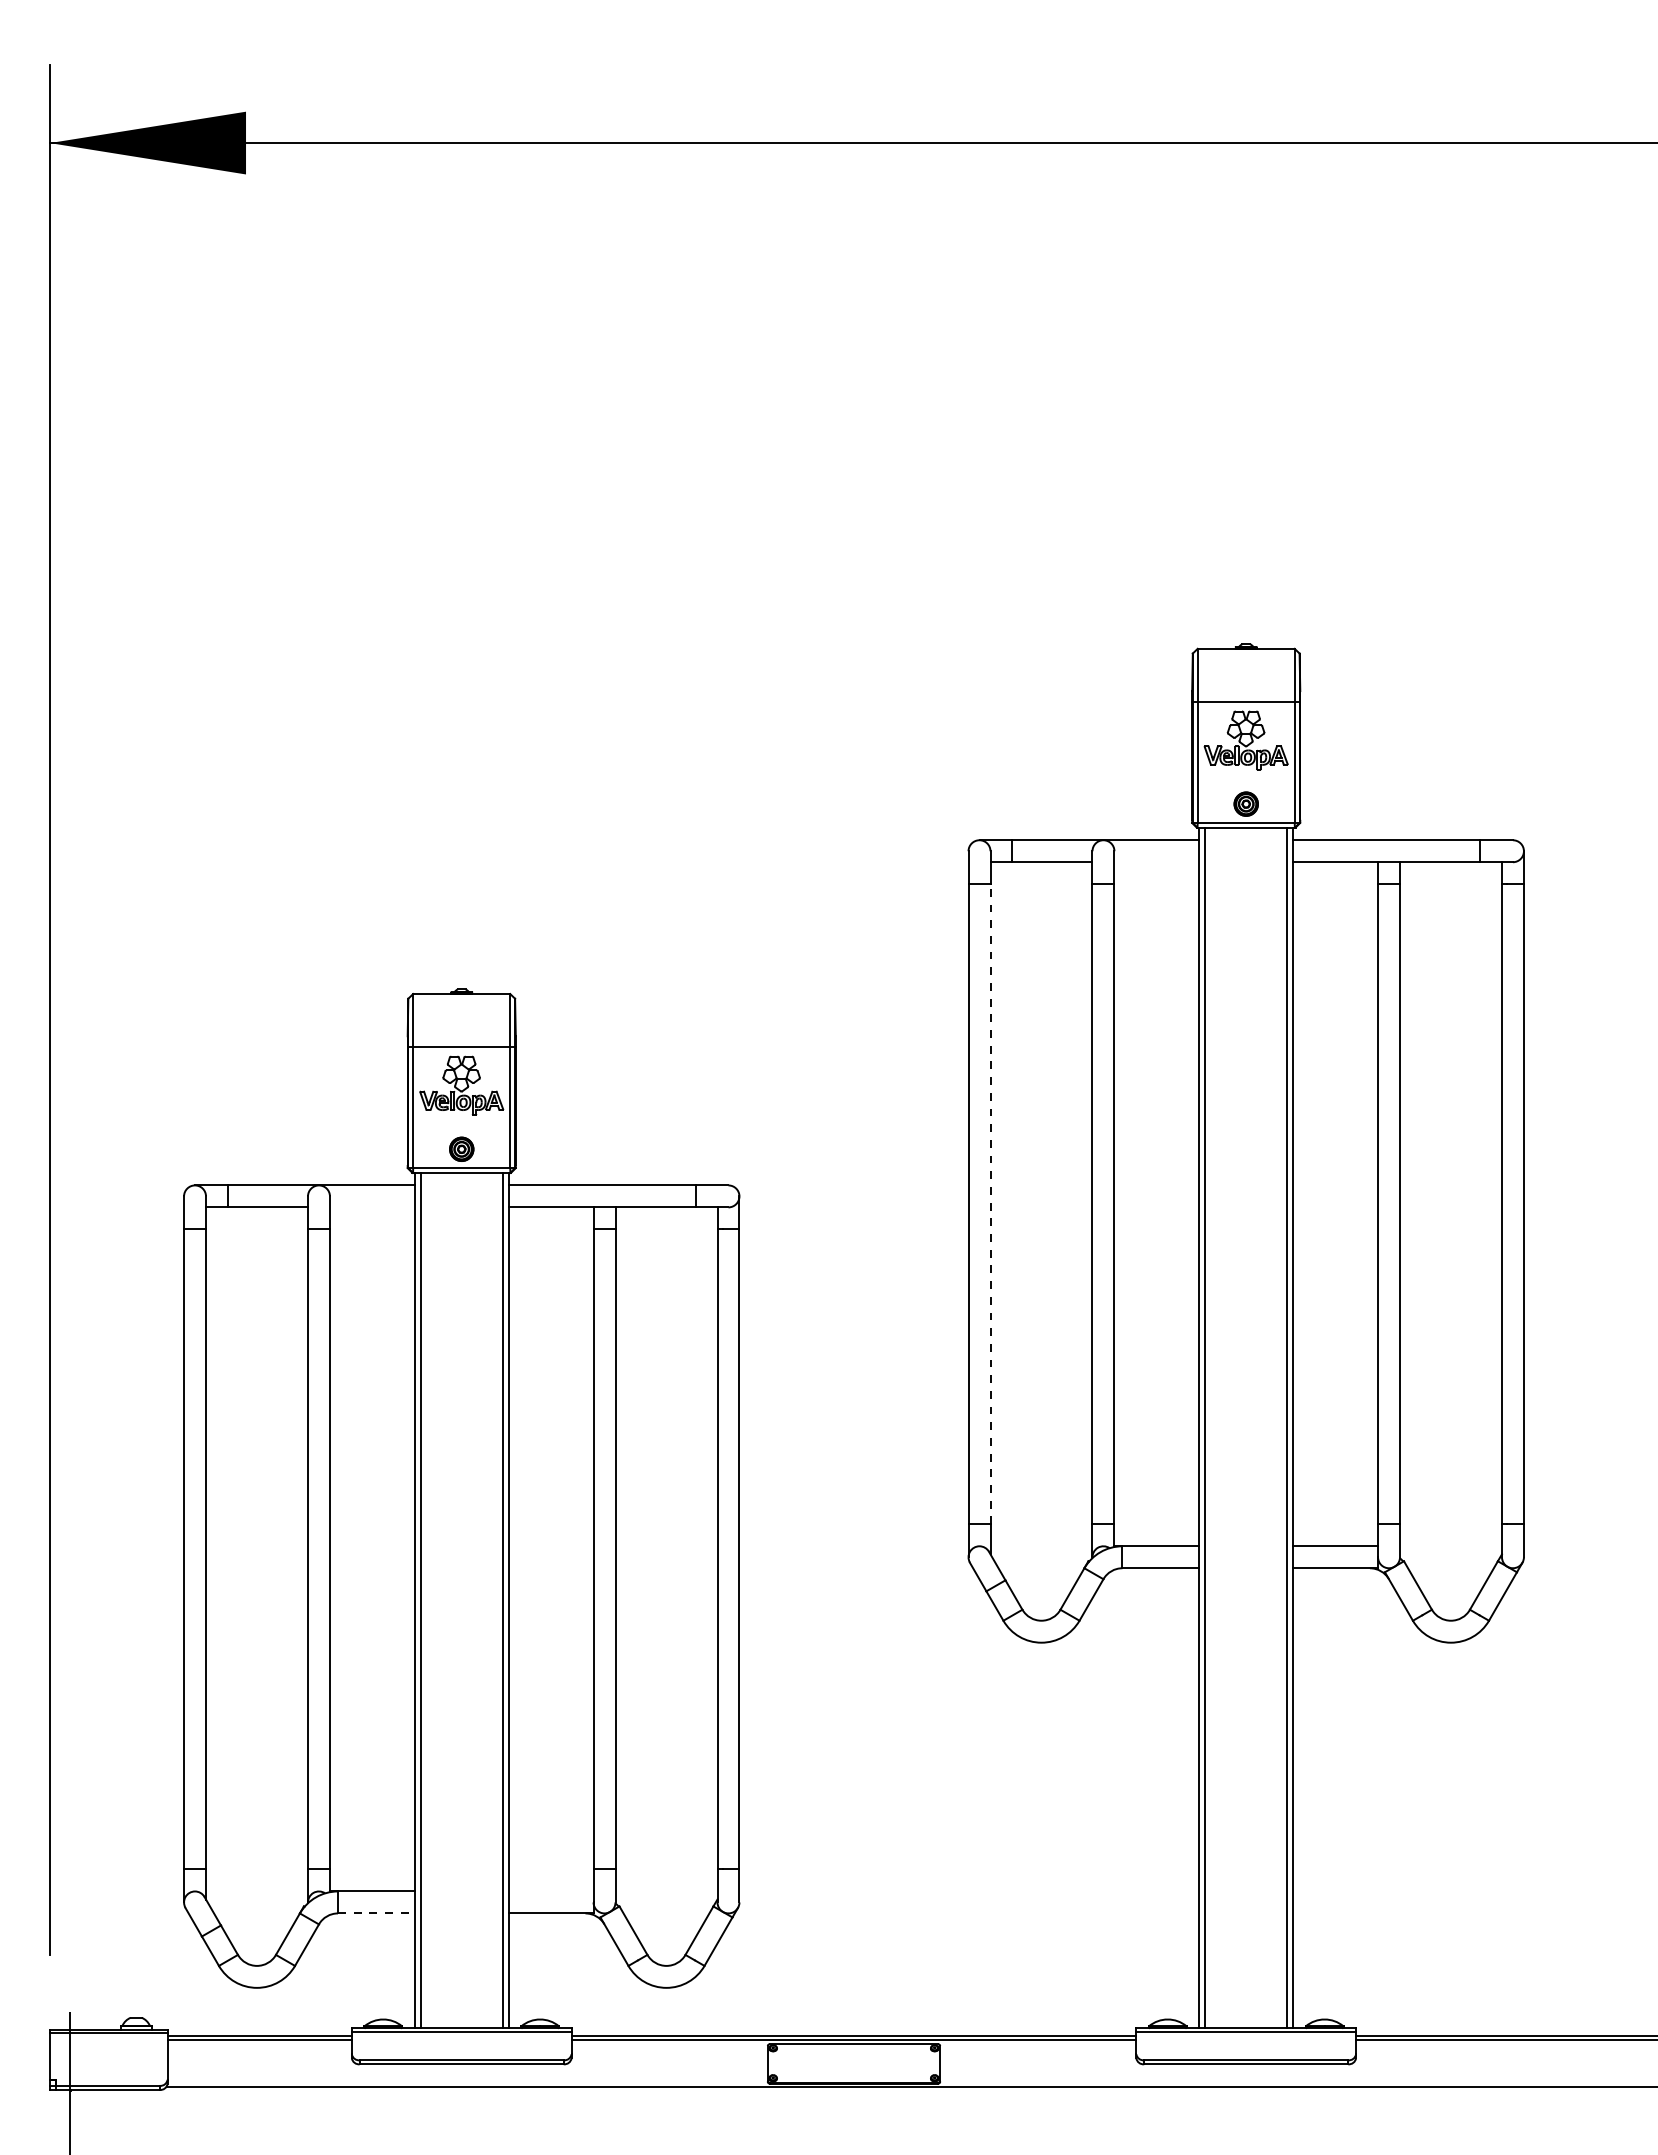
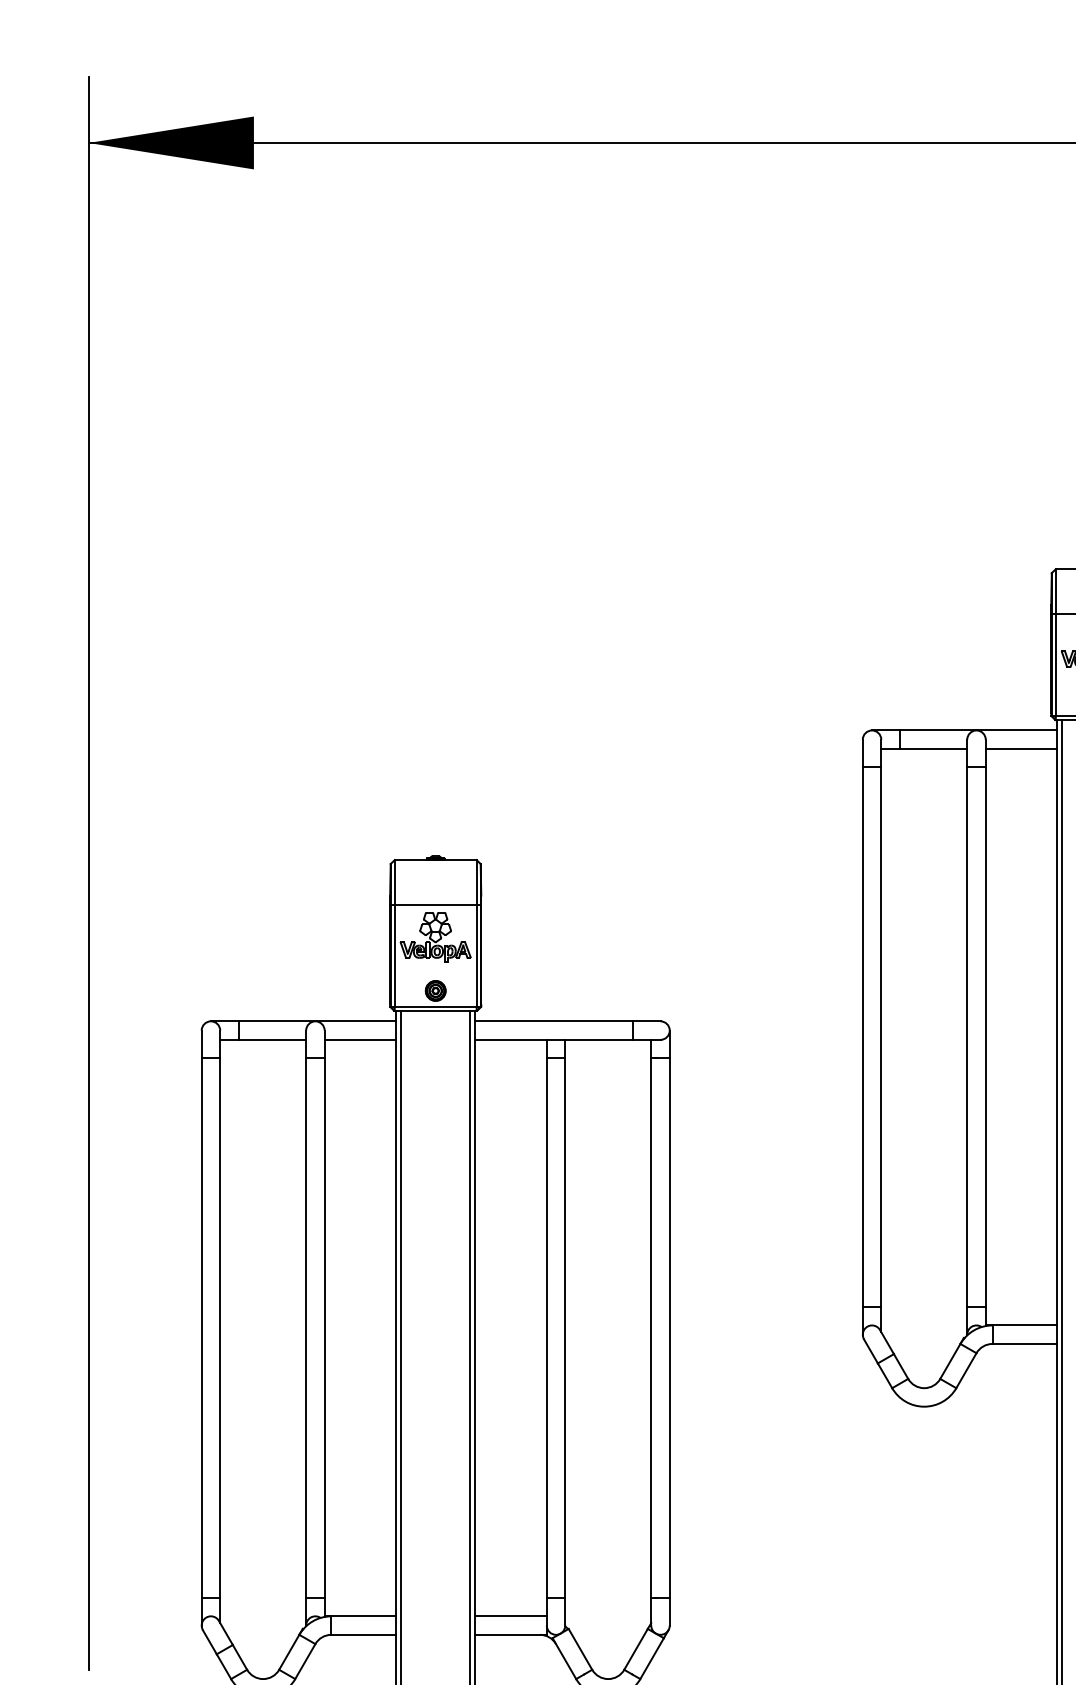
line: (1156, 862) -> (1021, 749), added
line: (990, 1203) -> (881, 1036), dashed -> solid
line: (371, 1207) -> (359, 1039), added
line: (550, 1891) -> (510, 1616), added
line: (376, 1913) -> (363, 1634), dashed -> solid

